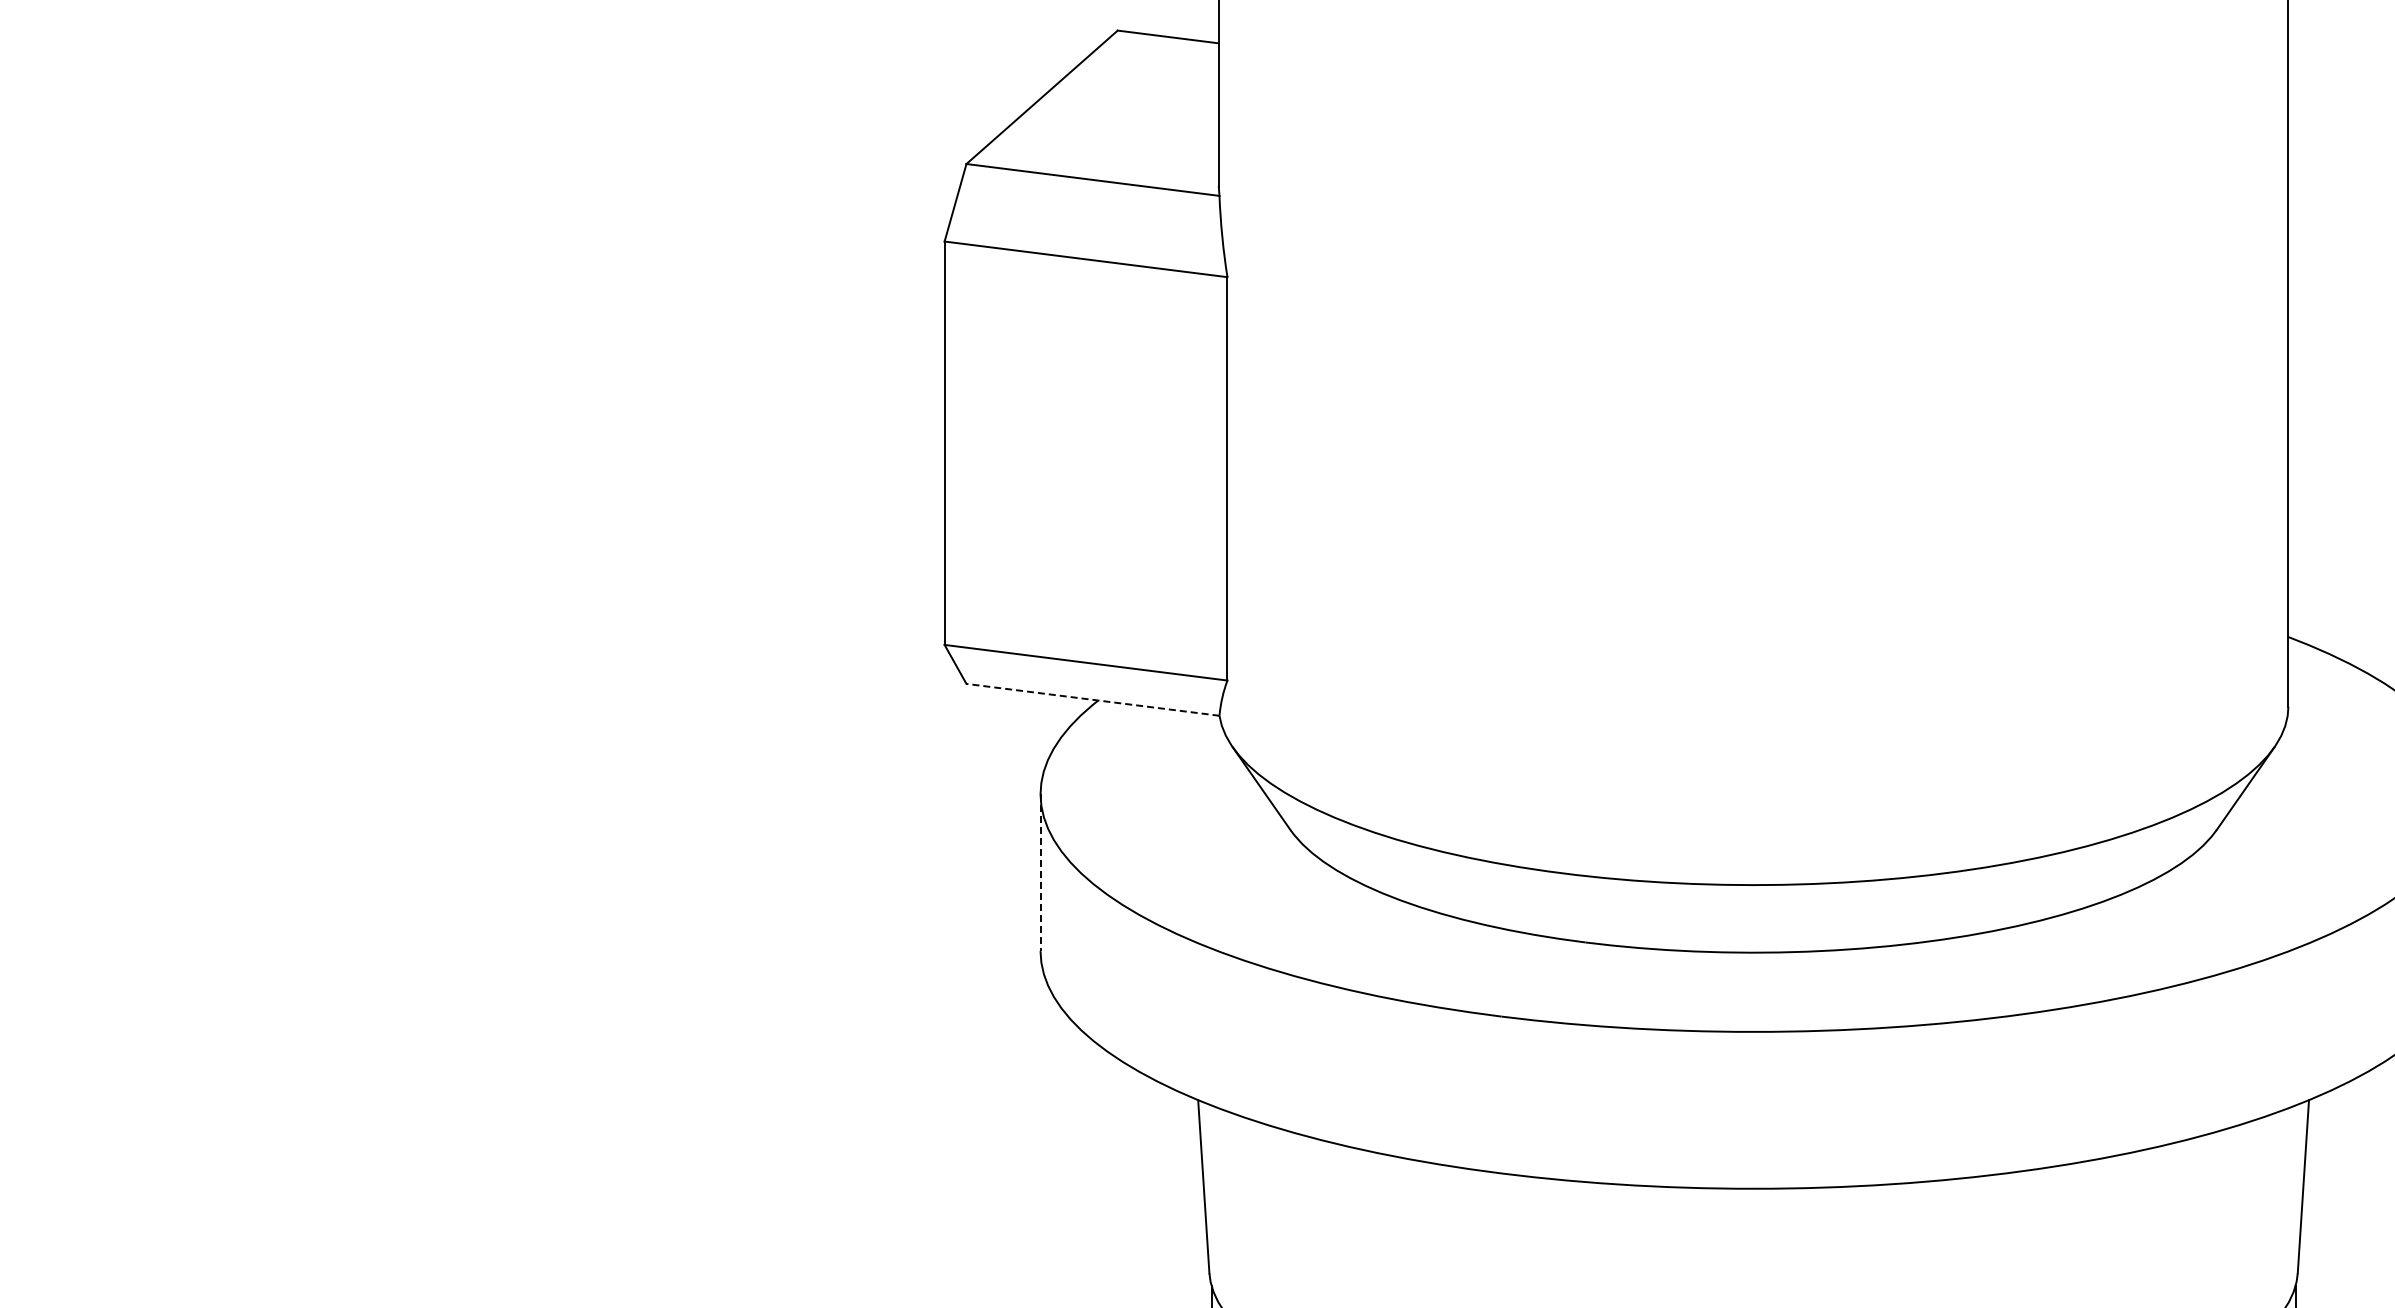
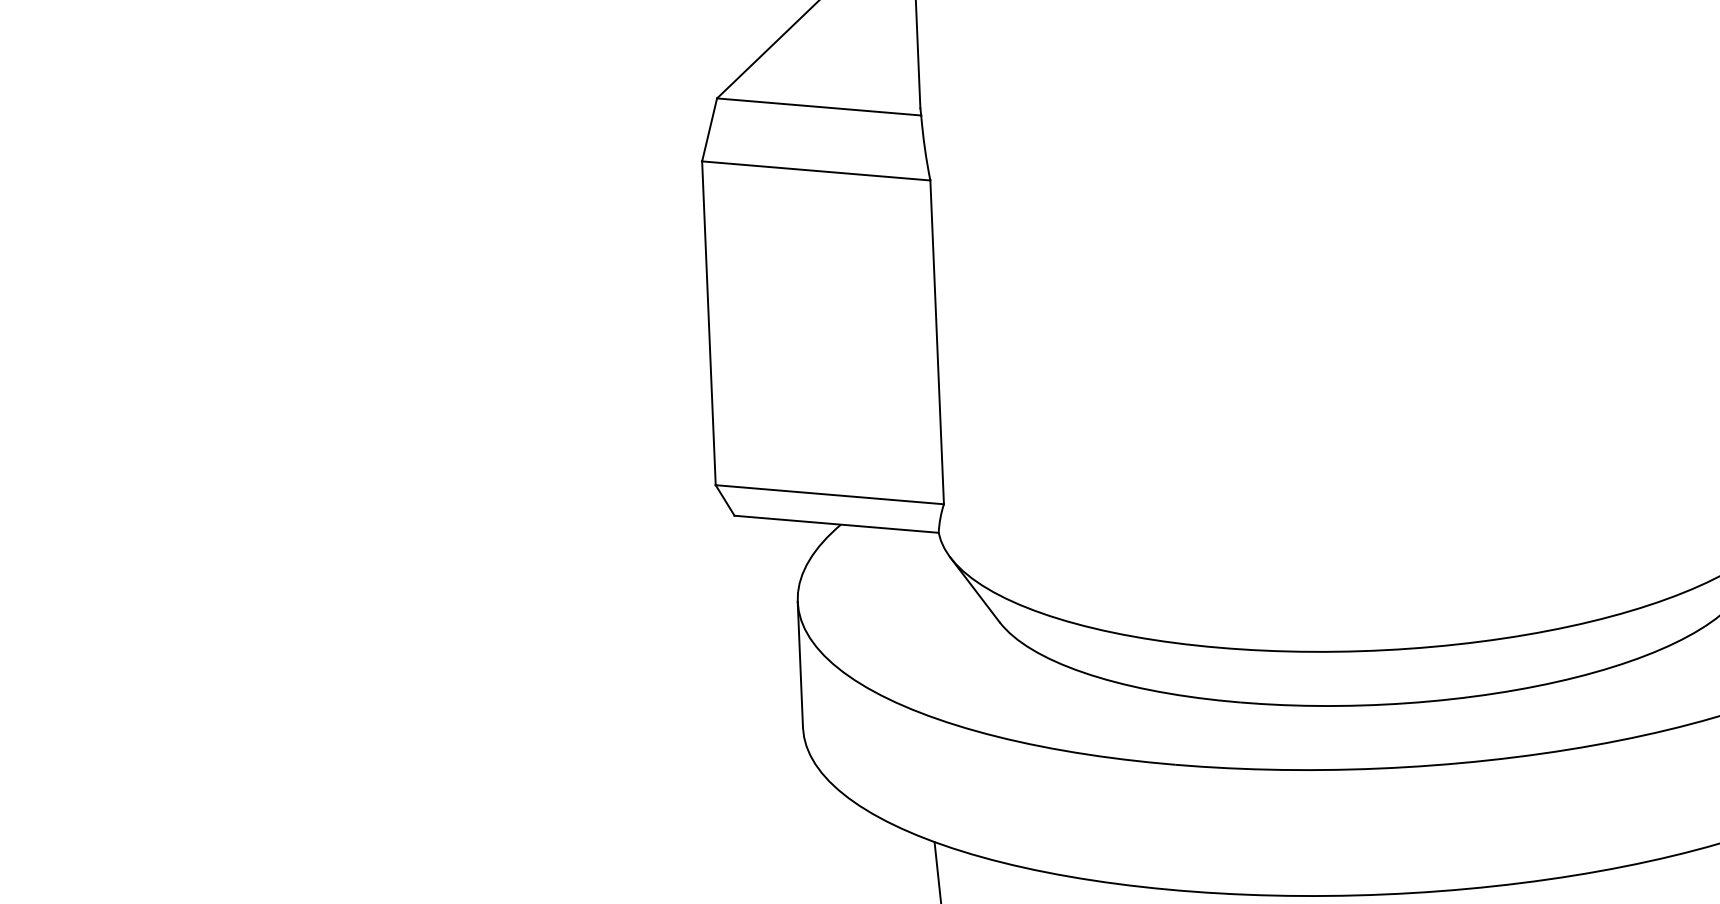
line: (1092, 699) -> (836, 524), dashed -> solid
line: (1040, 873) -> (800, 665), dashed -> solid

